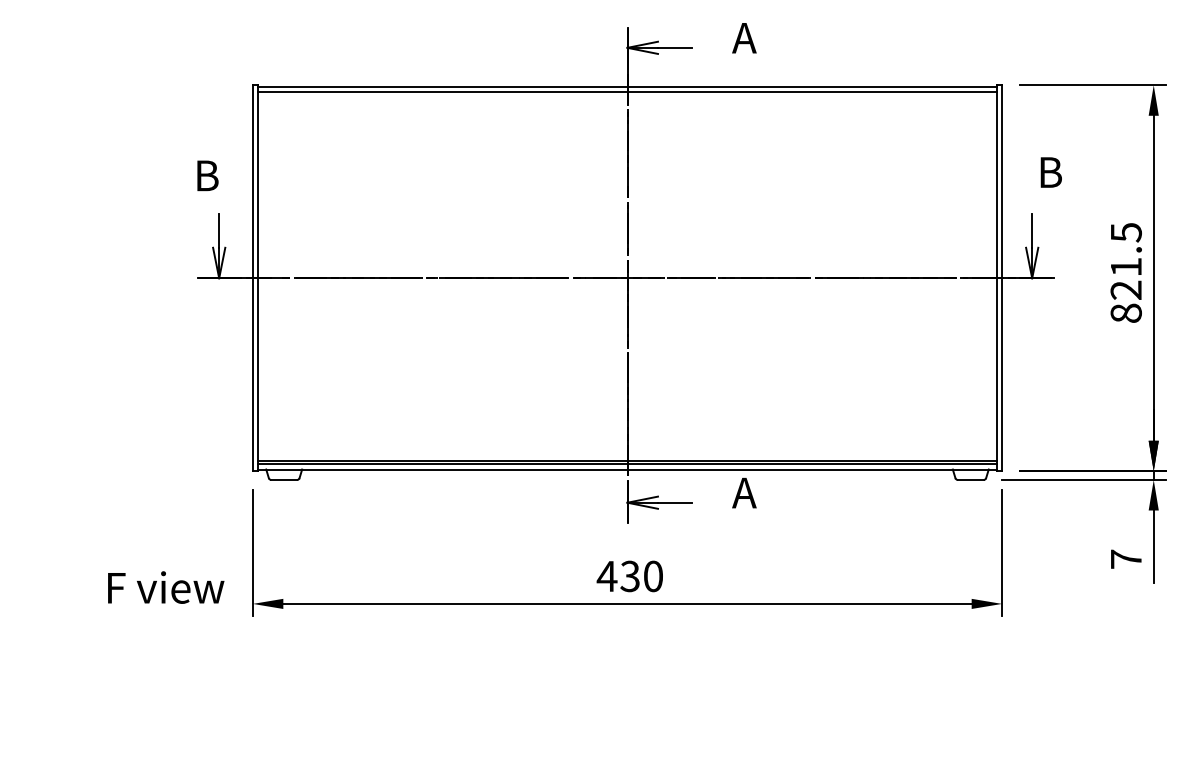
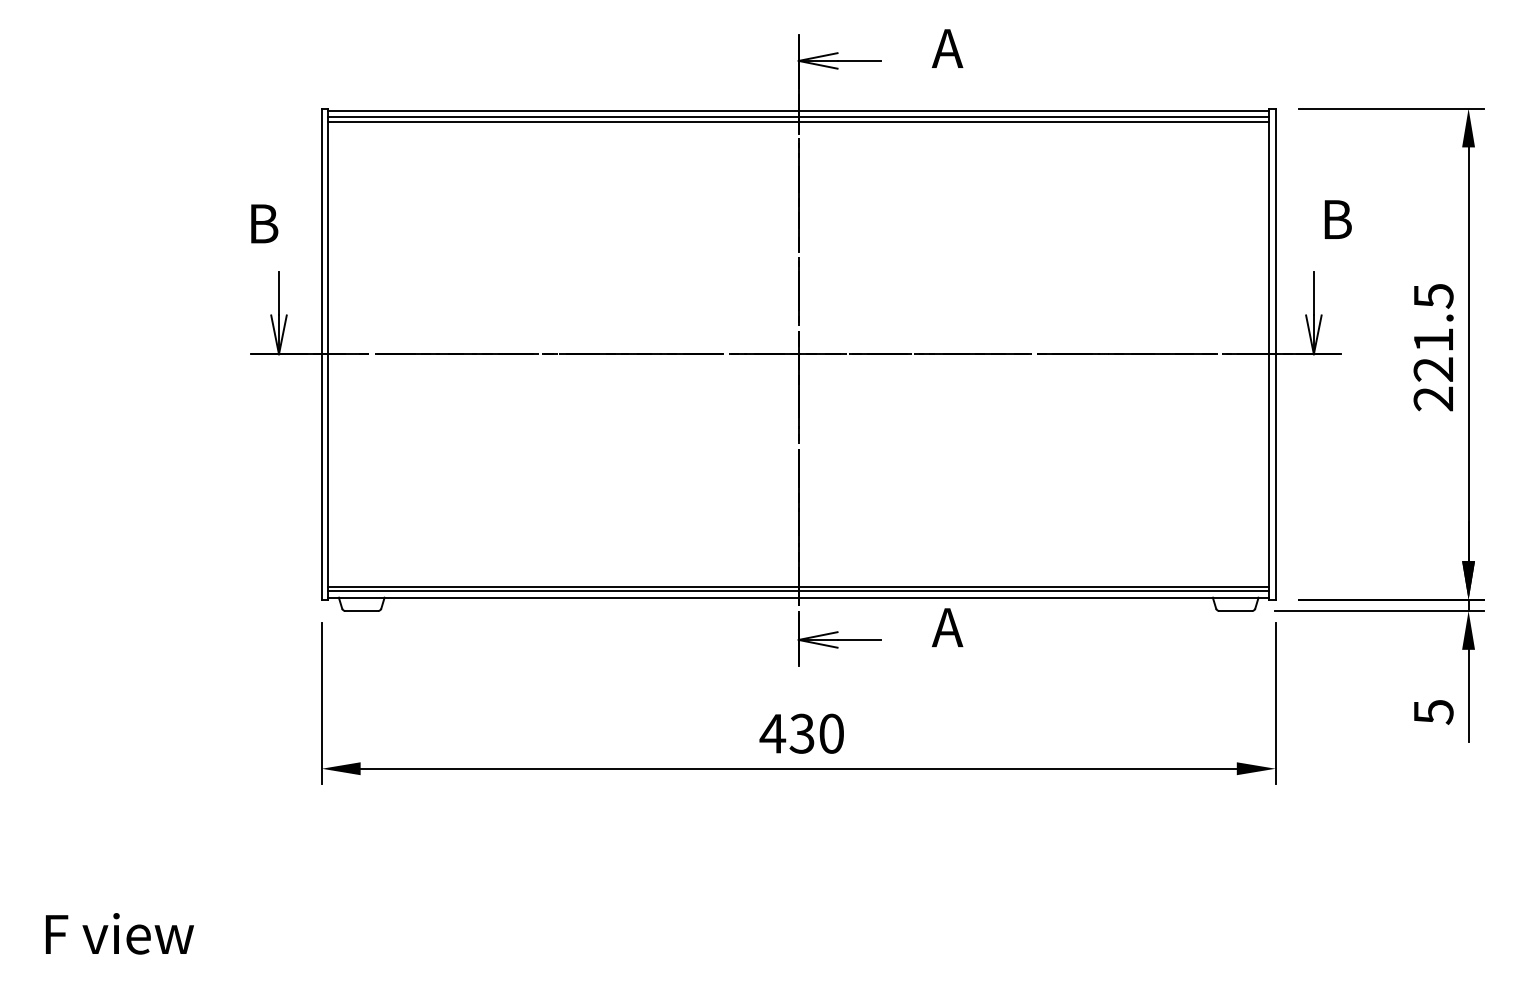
line: (627, 95) -> (798, 121), added
text: (1125, 312) -> (1432, 397), 821.5 -> 221.5
text: (1126, 559) -> (1433, 712), 7 -> 5
text: (166, 587) -> (120, 933), moved

